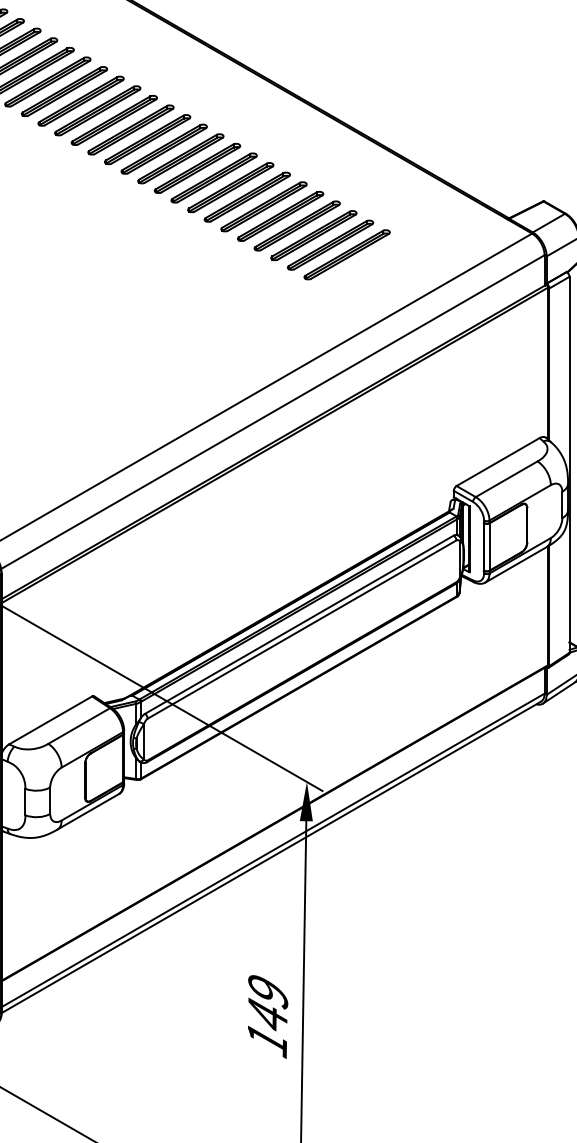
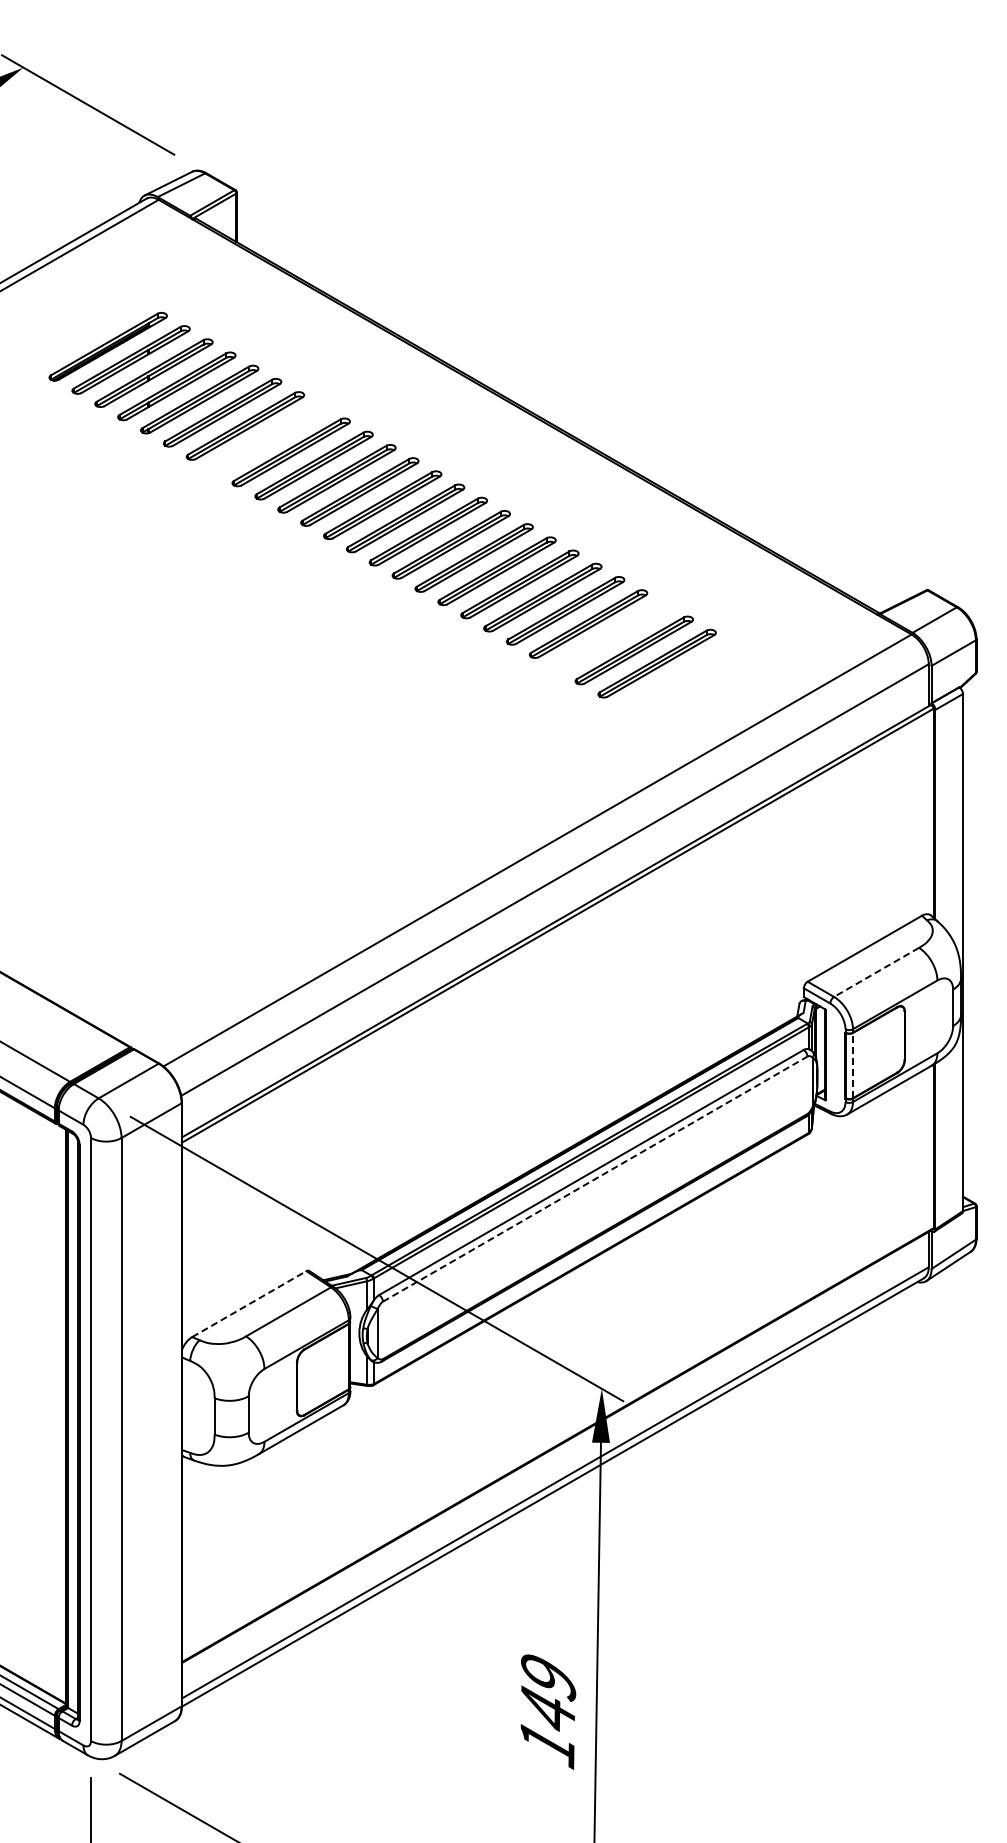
part: (63, 91) -> (267, 438), removed
part: (313, 235) -> (610, 637), removed
line: (506, 479) -> (876, 972), solid -> dashed
line: (489, 546) -> (853, 1065), solid -> dashed
line: (302, 629) -> (595, 1178), solid -> dashed
line: (50, 720) -> (249, 1304), solid -> dashed

